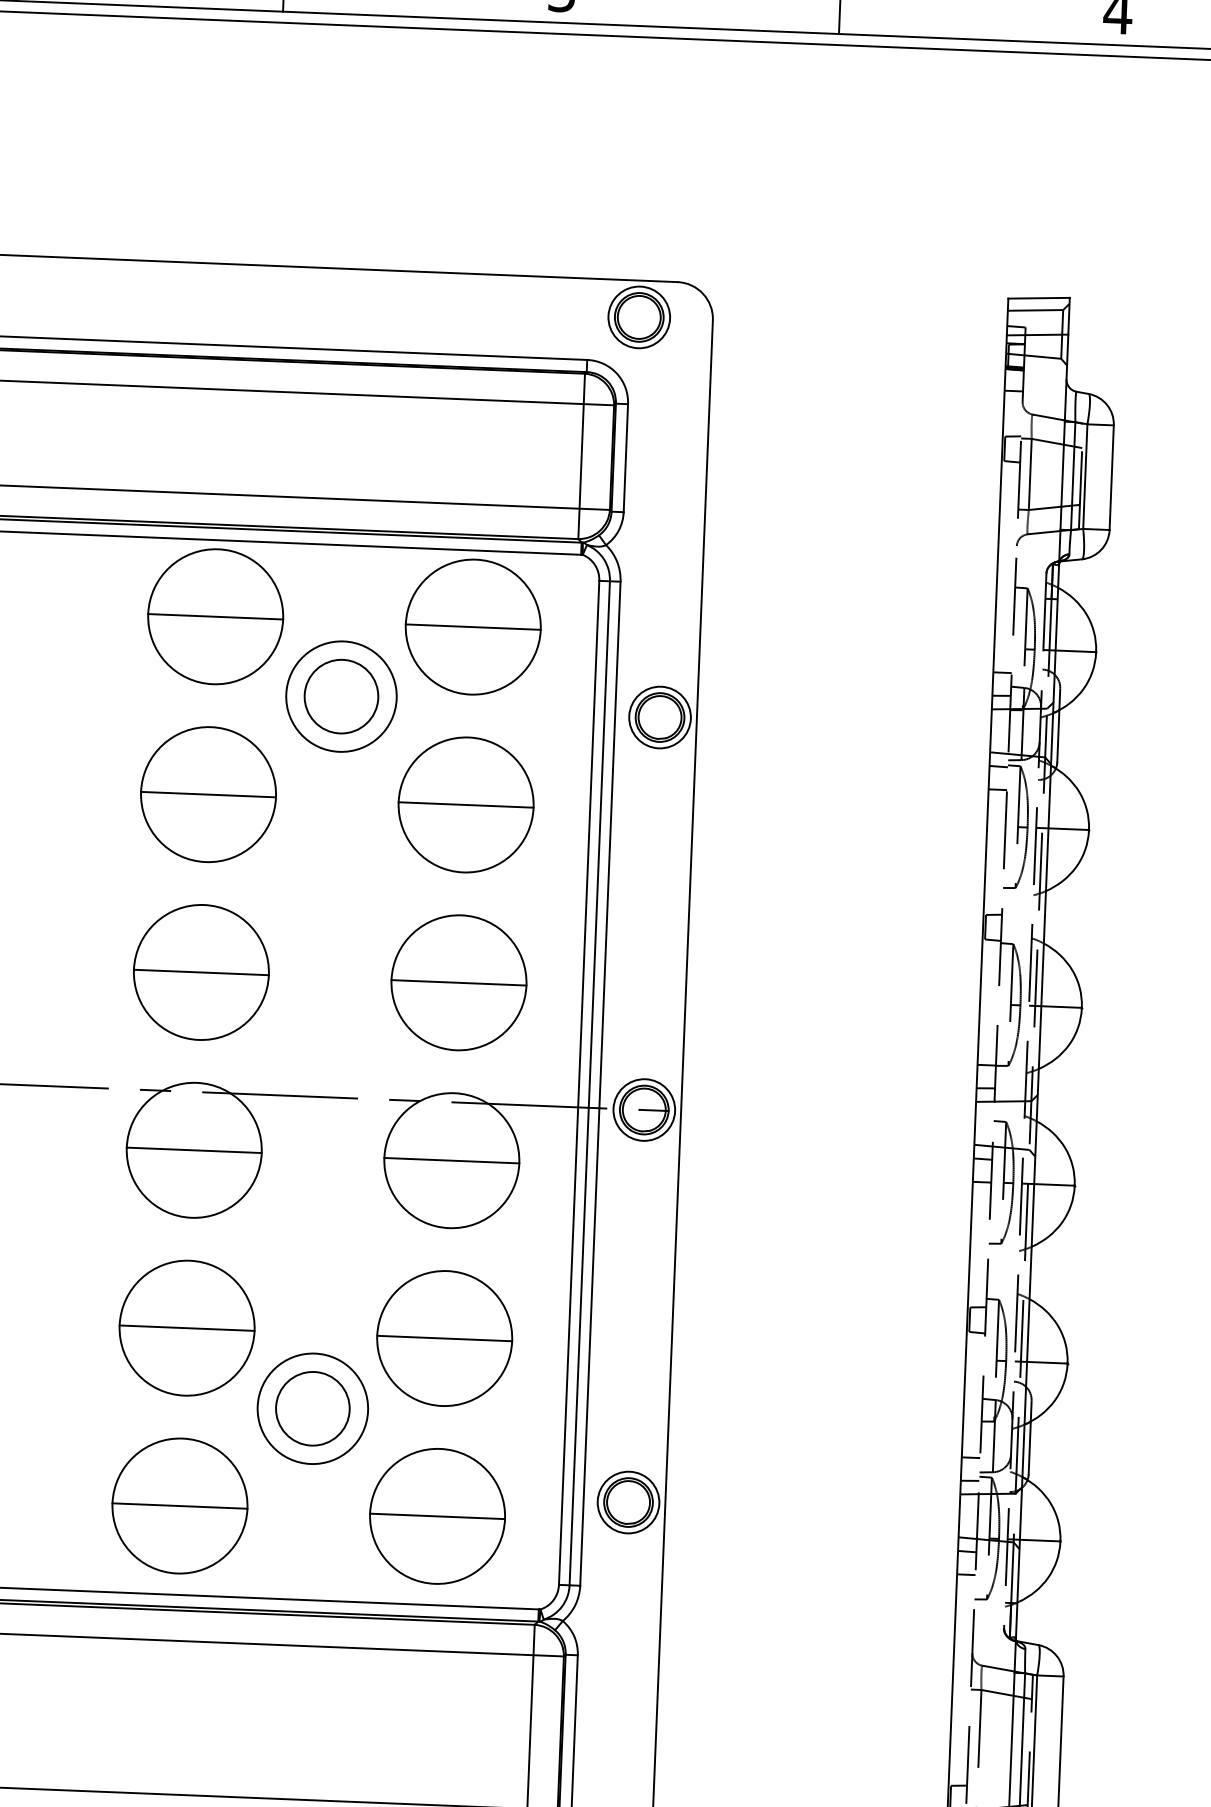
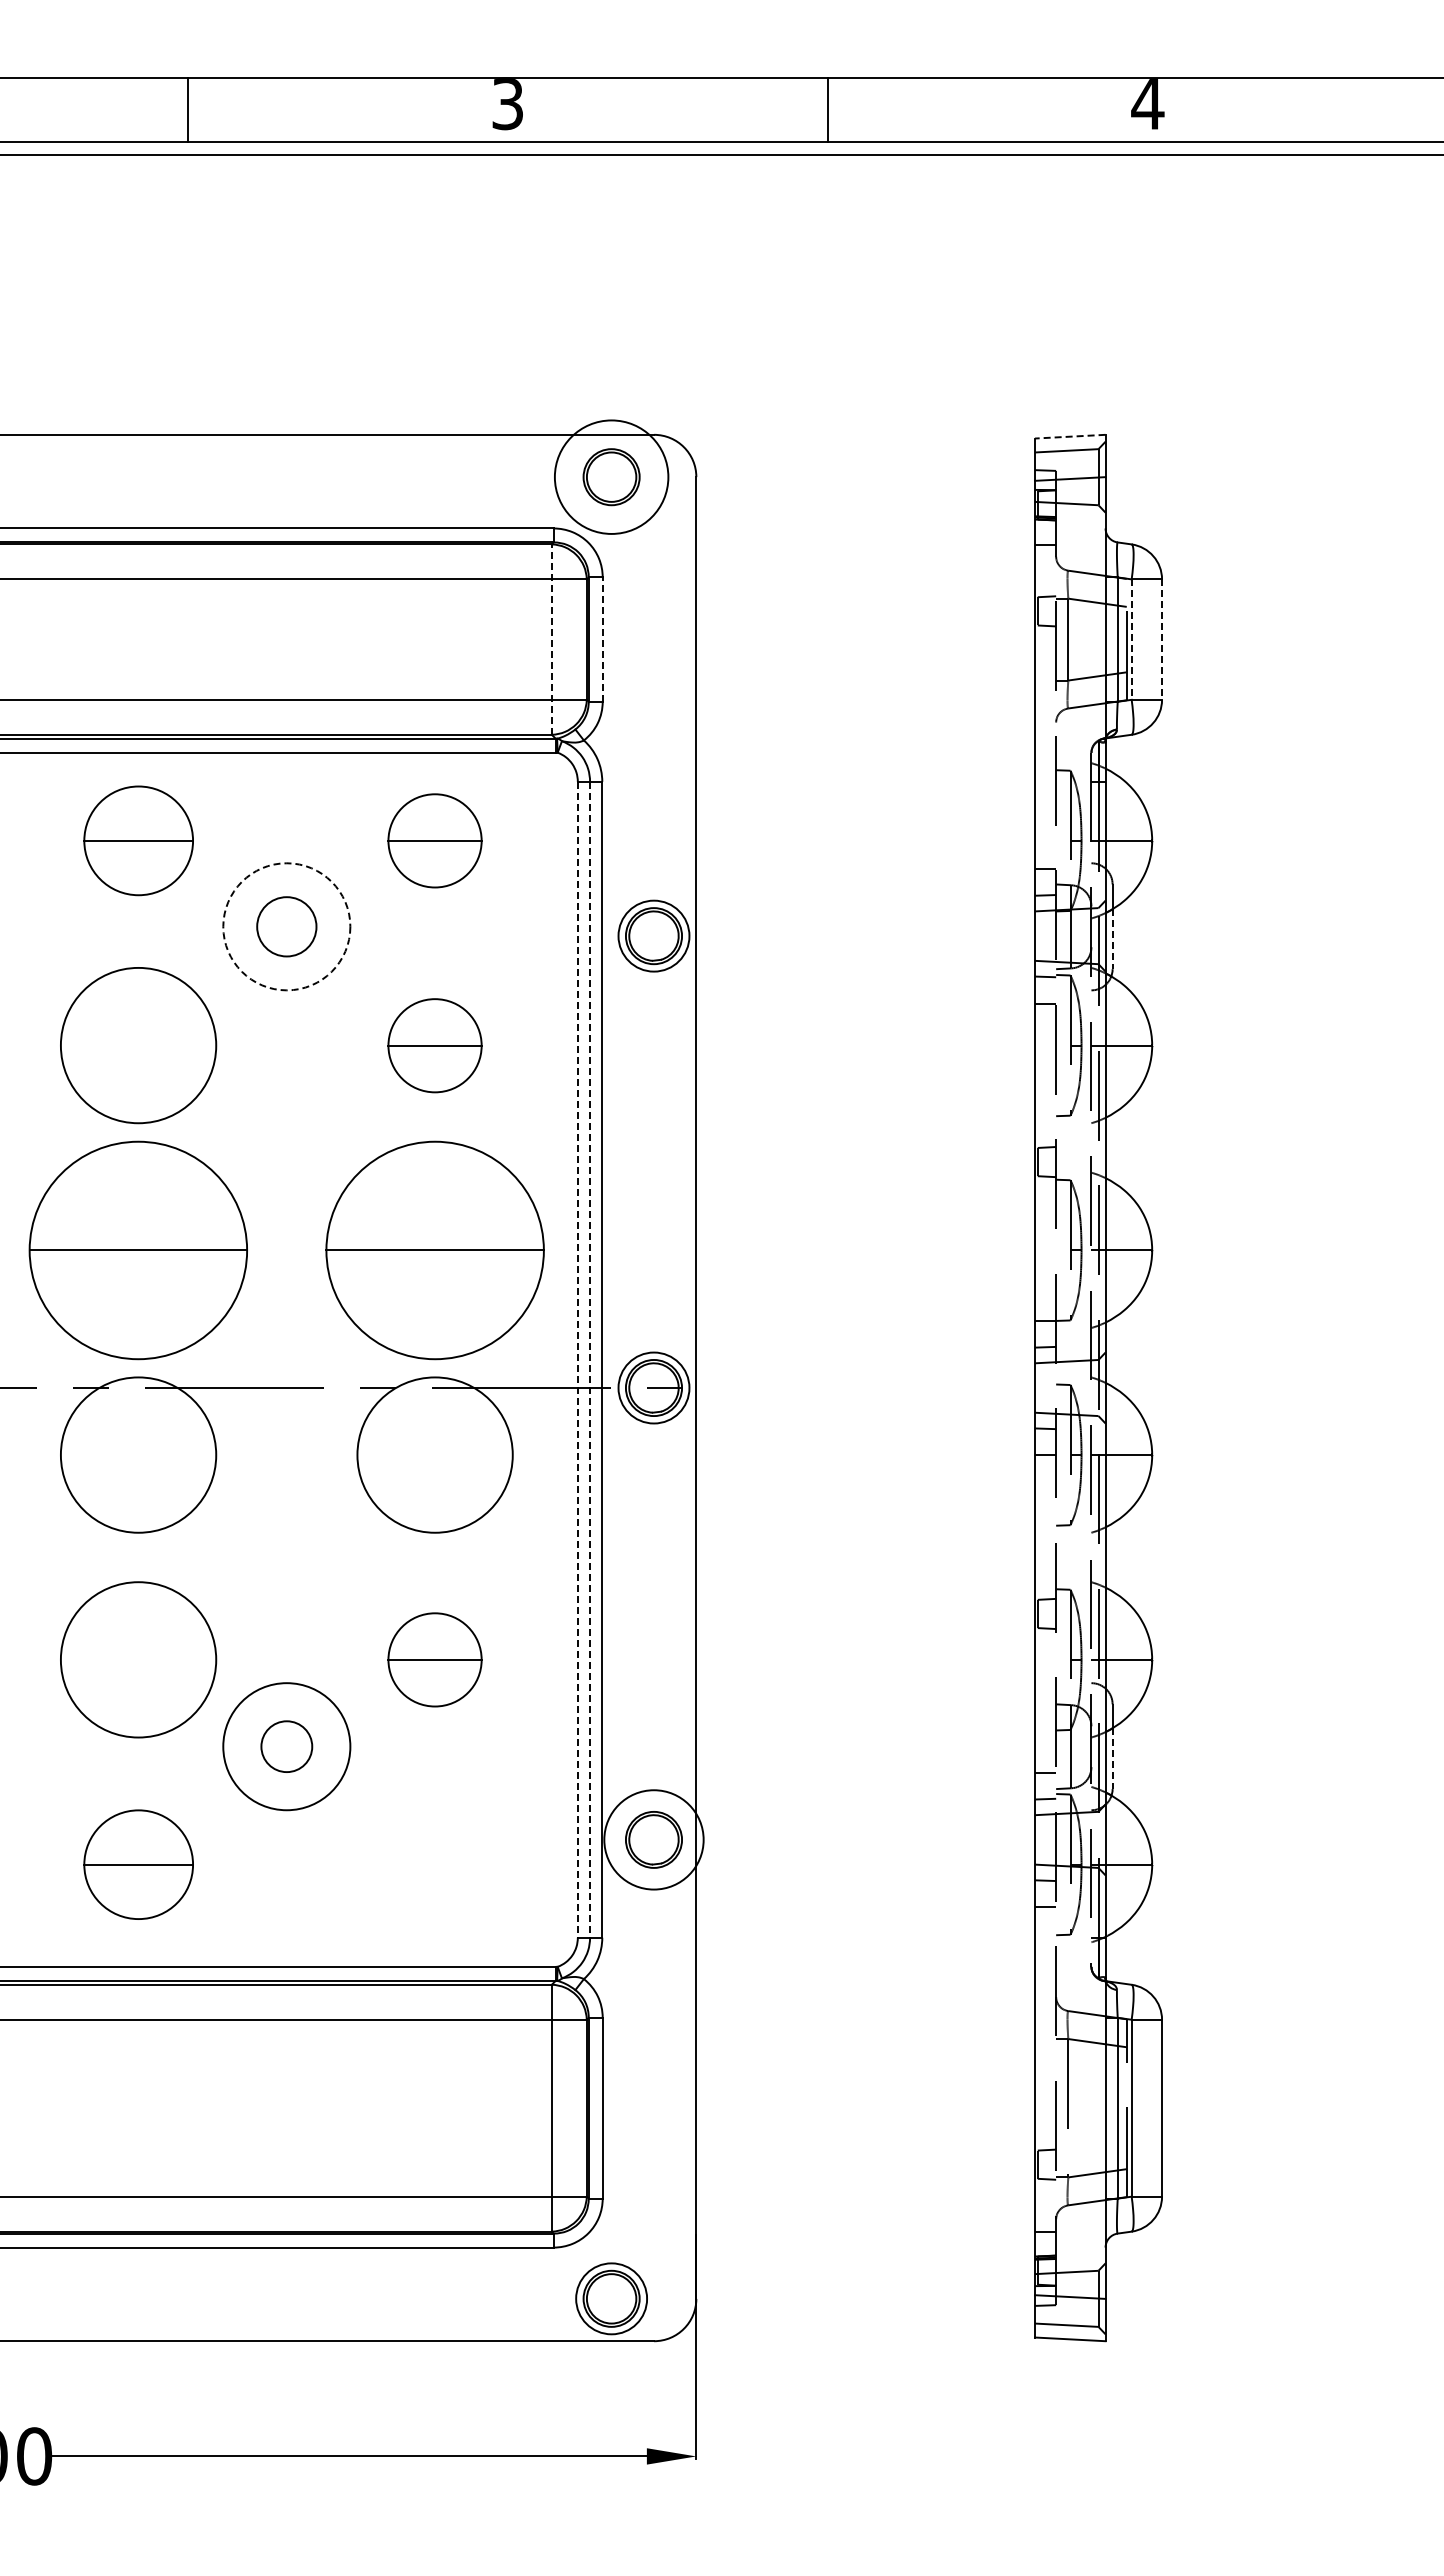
line: (1038, 298) -> (1069, 436), solid -> dashed
circle: (639, 316) -> (611, 476), size x1.6
line: (581, 456) -> (551, 639), solid -> dashed
line: (625, 458) -> (602, 639), solid -> dashed
line: (1085, 477) -> (1131, 640), solid -> dashed
line: (1112, 478) -> (1162, 640), solid -> dashed
part: (215, 616) -> (138, 840), size x0.7
part: (472, 626) -> (434, 840), size x0.6
circle: (341, 696) -> (286, 926), size x0.7
circle: (341, 696) -> (286, 926), solid -> dashed
line: (1058, 736) -> (1112, 939), solid -> dashed
line: (208, 794) -> (138, 1045), removed
part: (465, 804) -> (434, 1045), size x0.6
part: (201, 971) -> (138, 1249), size x1.4
part: (458, 982) -> (434, 1249), size x1.4
line: (578, 1082) -> (577, 1359), solid -> dashed
line: (590, 1083) -> (590, 1359), solid -> dashed
line: (194, 1150) -> (138, 1455), removed
line: (451, 1161) -> (434, 1455), removed
line: (187, 1327) -> (138, 1659), removed
part: (444, 1338) -> (434, 1659), size x0.6
circle: (312, 1408) -> (286, 1746), size x0.6
line: (1029, 1447) -> (1112, 1758), solid -> dashed
circle: (628, 1502) -> (653, 1839), size x1.4
part: (179, 1505) -> (138, 1864), size x0.7
part: (437, 1516) -> (434, 1864), removed

